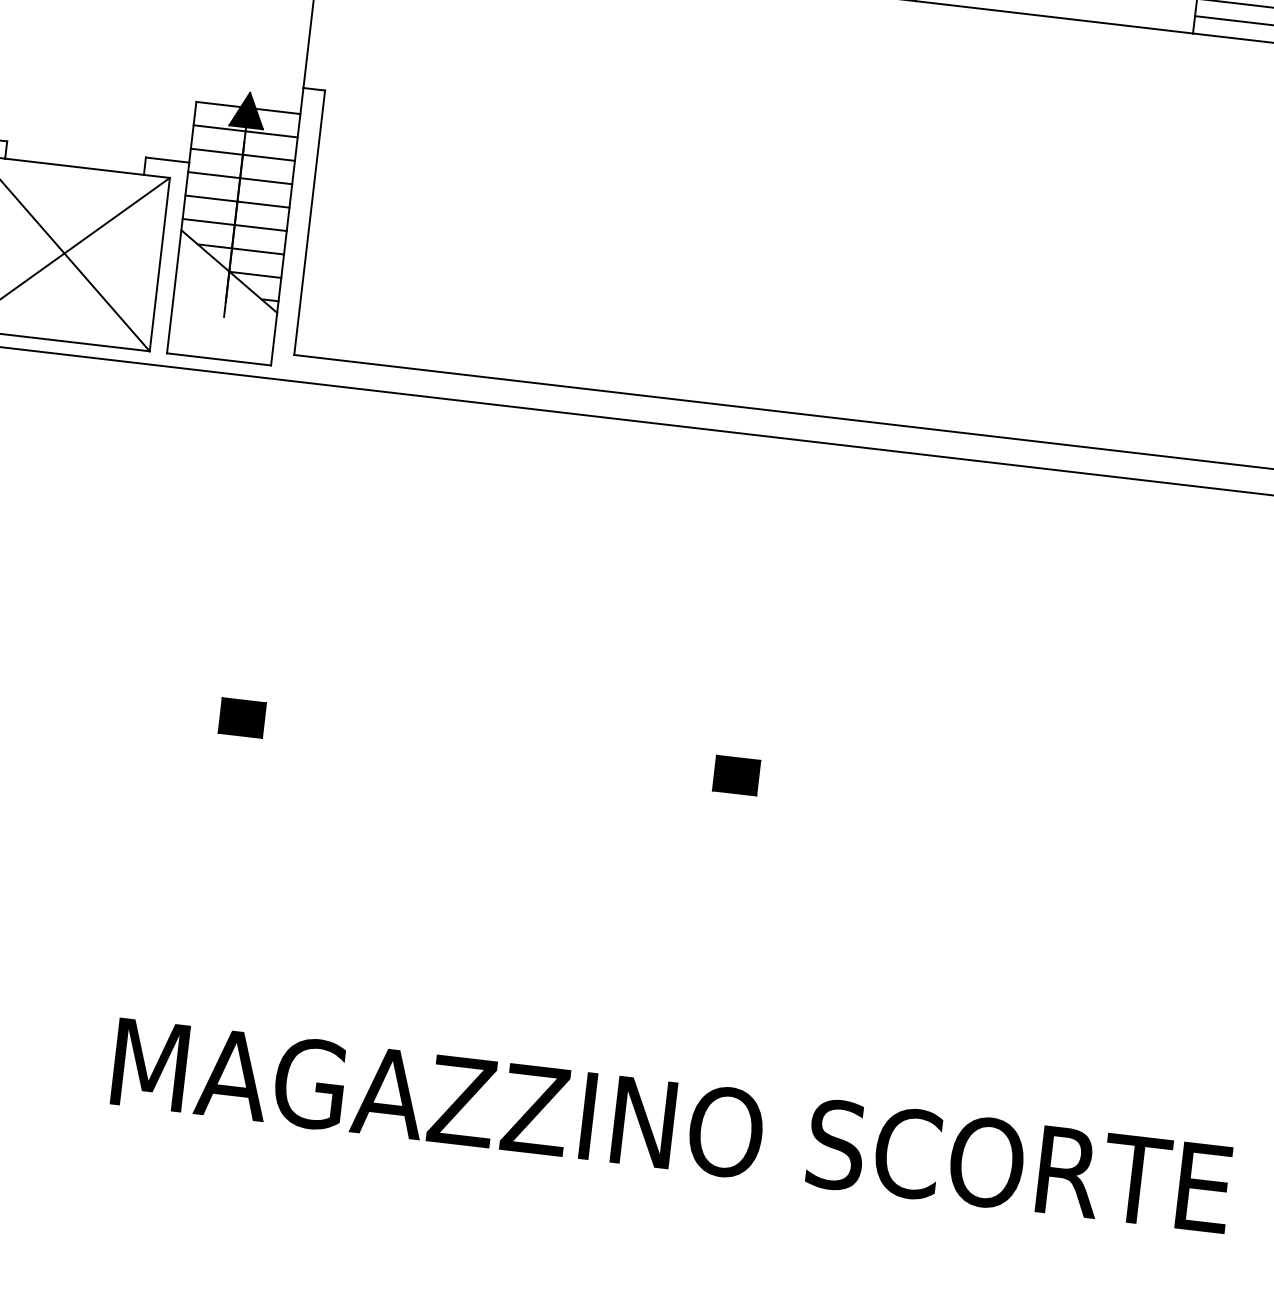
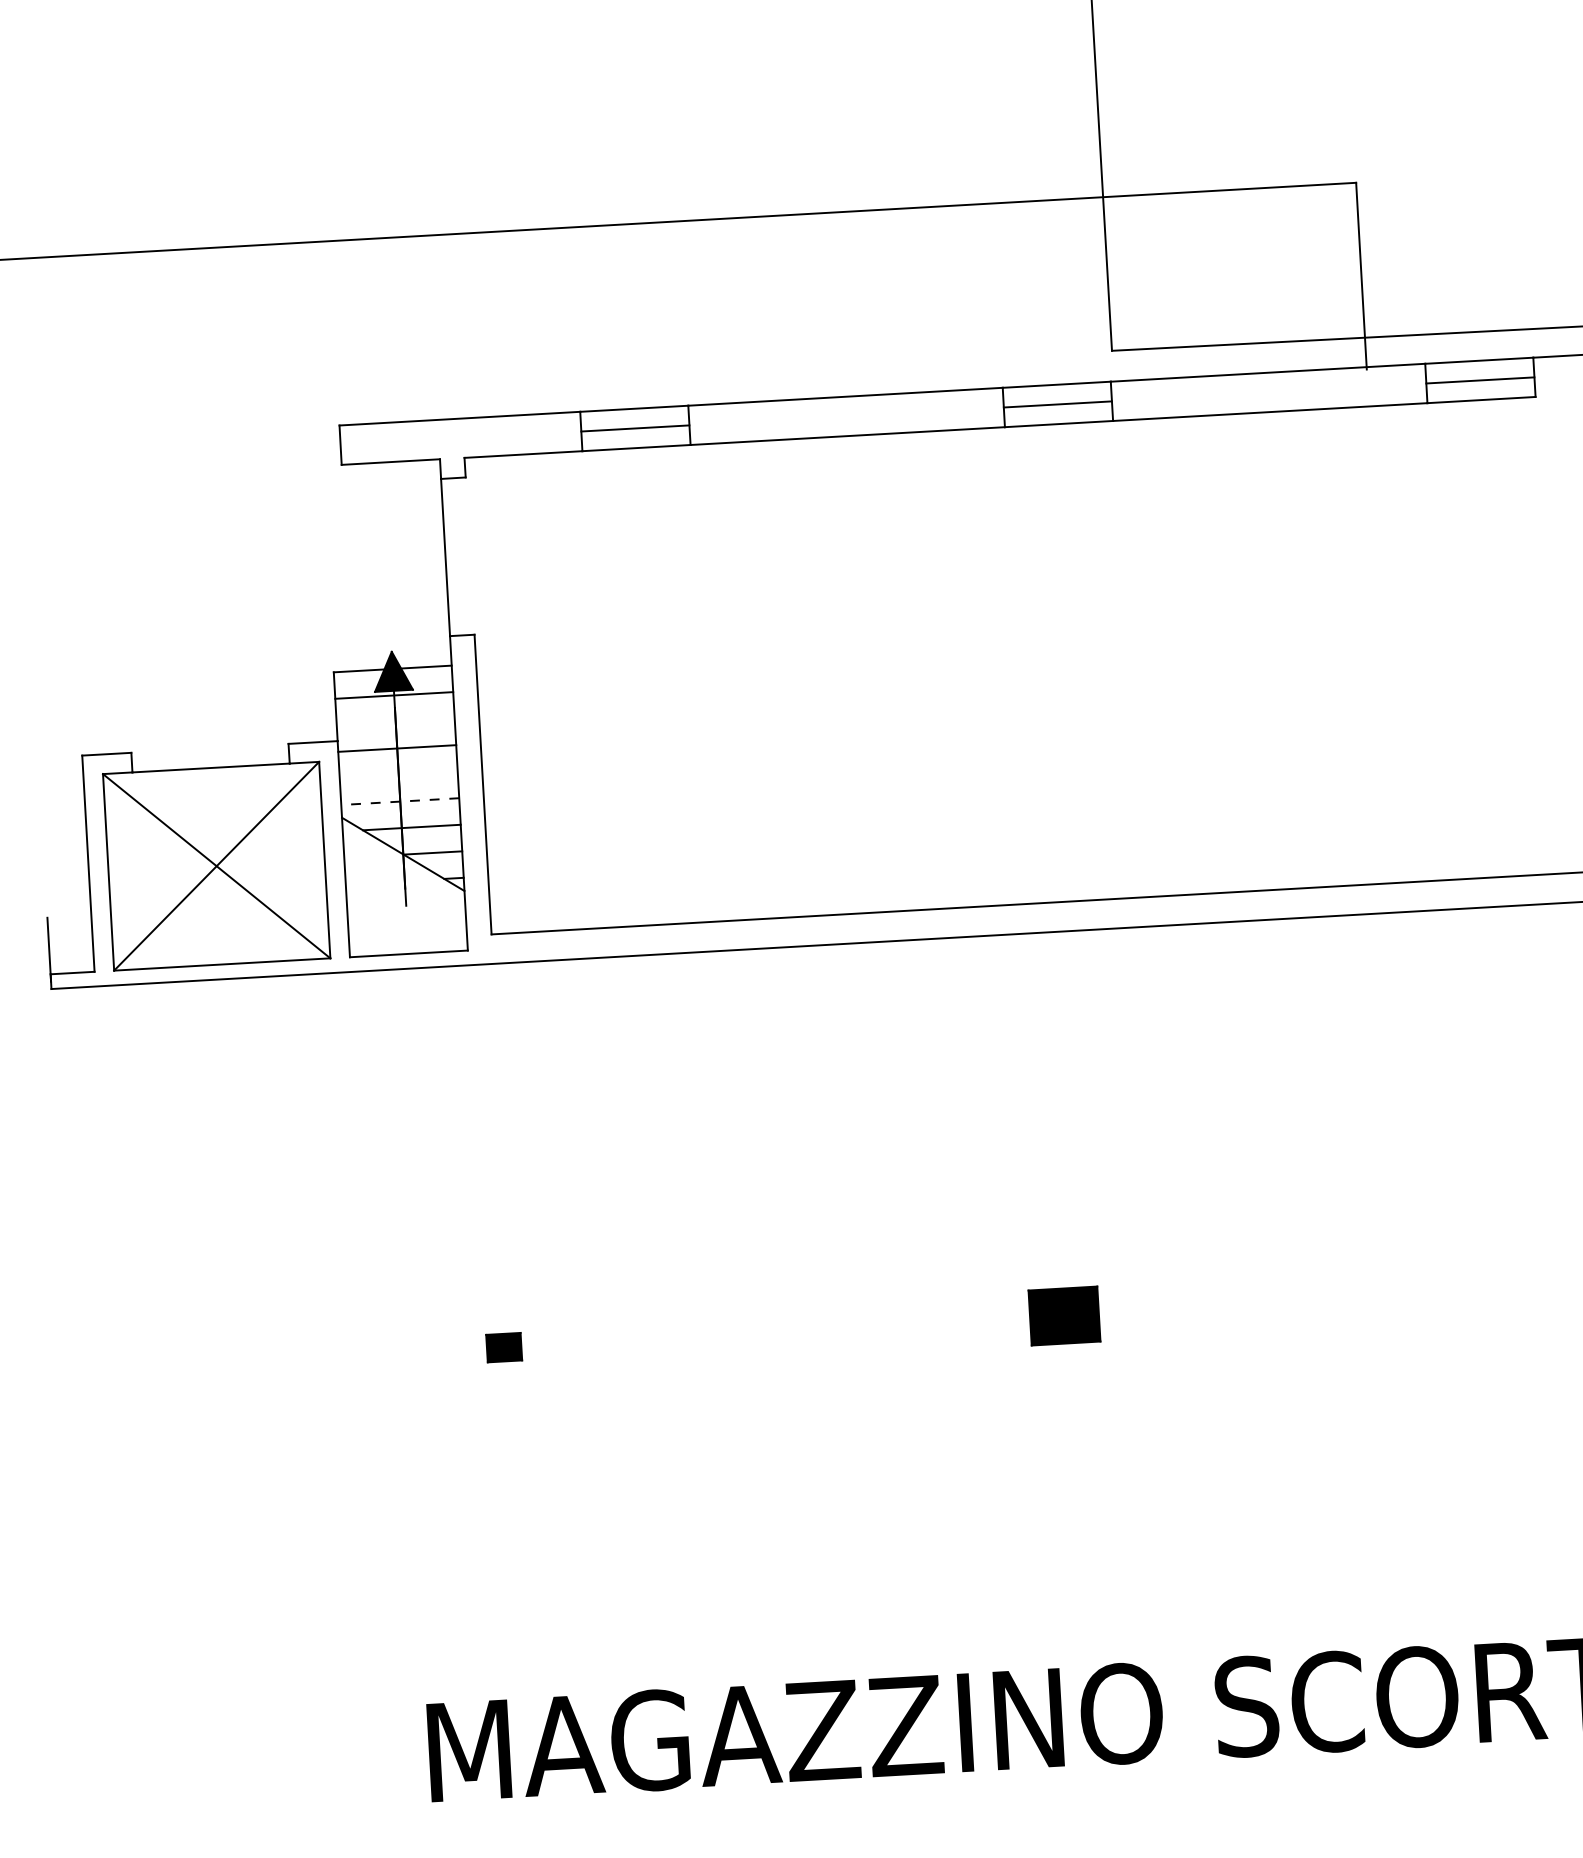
line: (242, 154) -> (395, 721), removed
line: (237, 201) -> (398, 774), removed
line: (234, 224) -> (399, 801), solid -> dashed
part: (241, 717) -> (503, 1347), size x0.7
part: (735, 775) -> (1063, 1315), size x1.4

